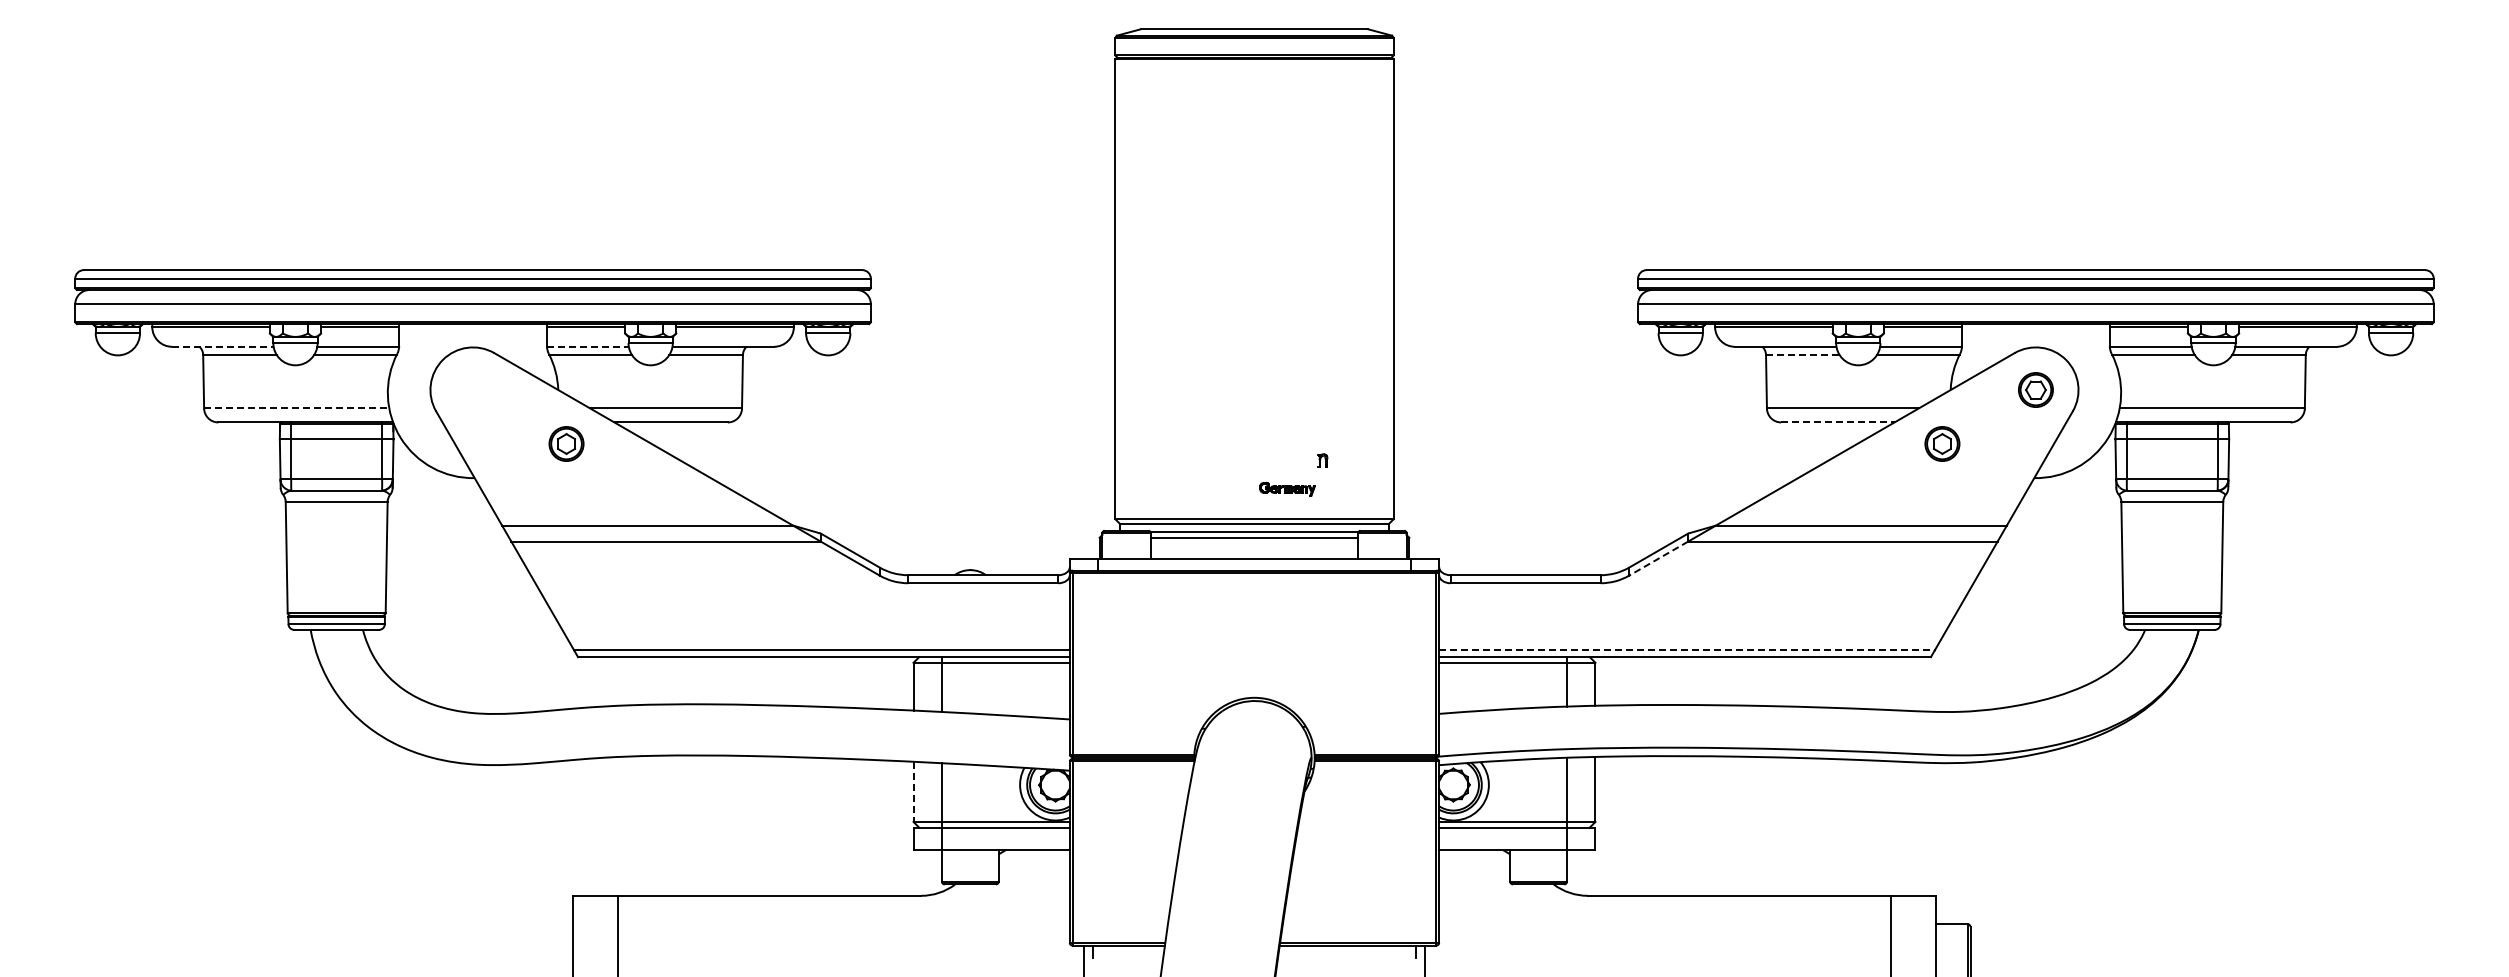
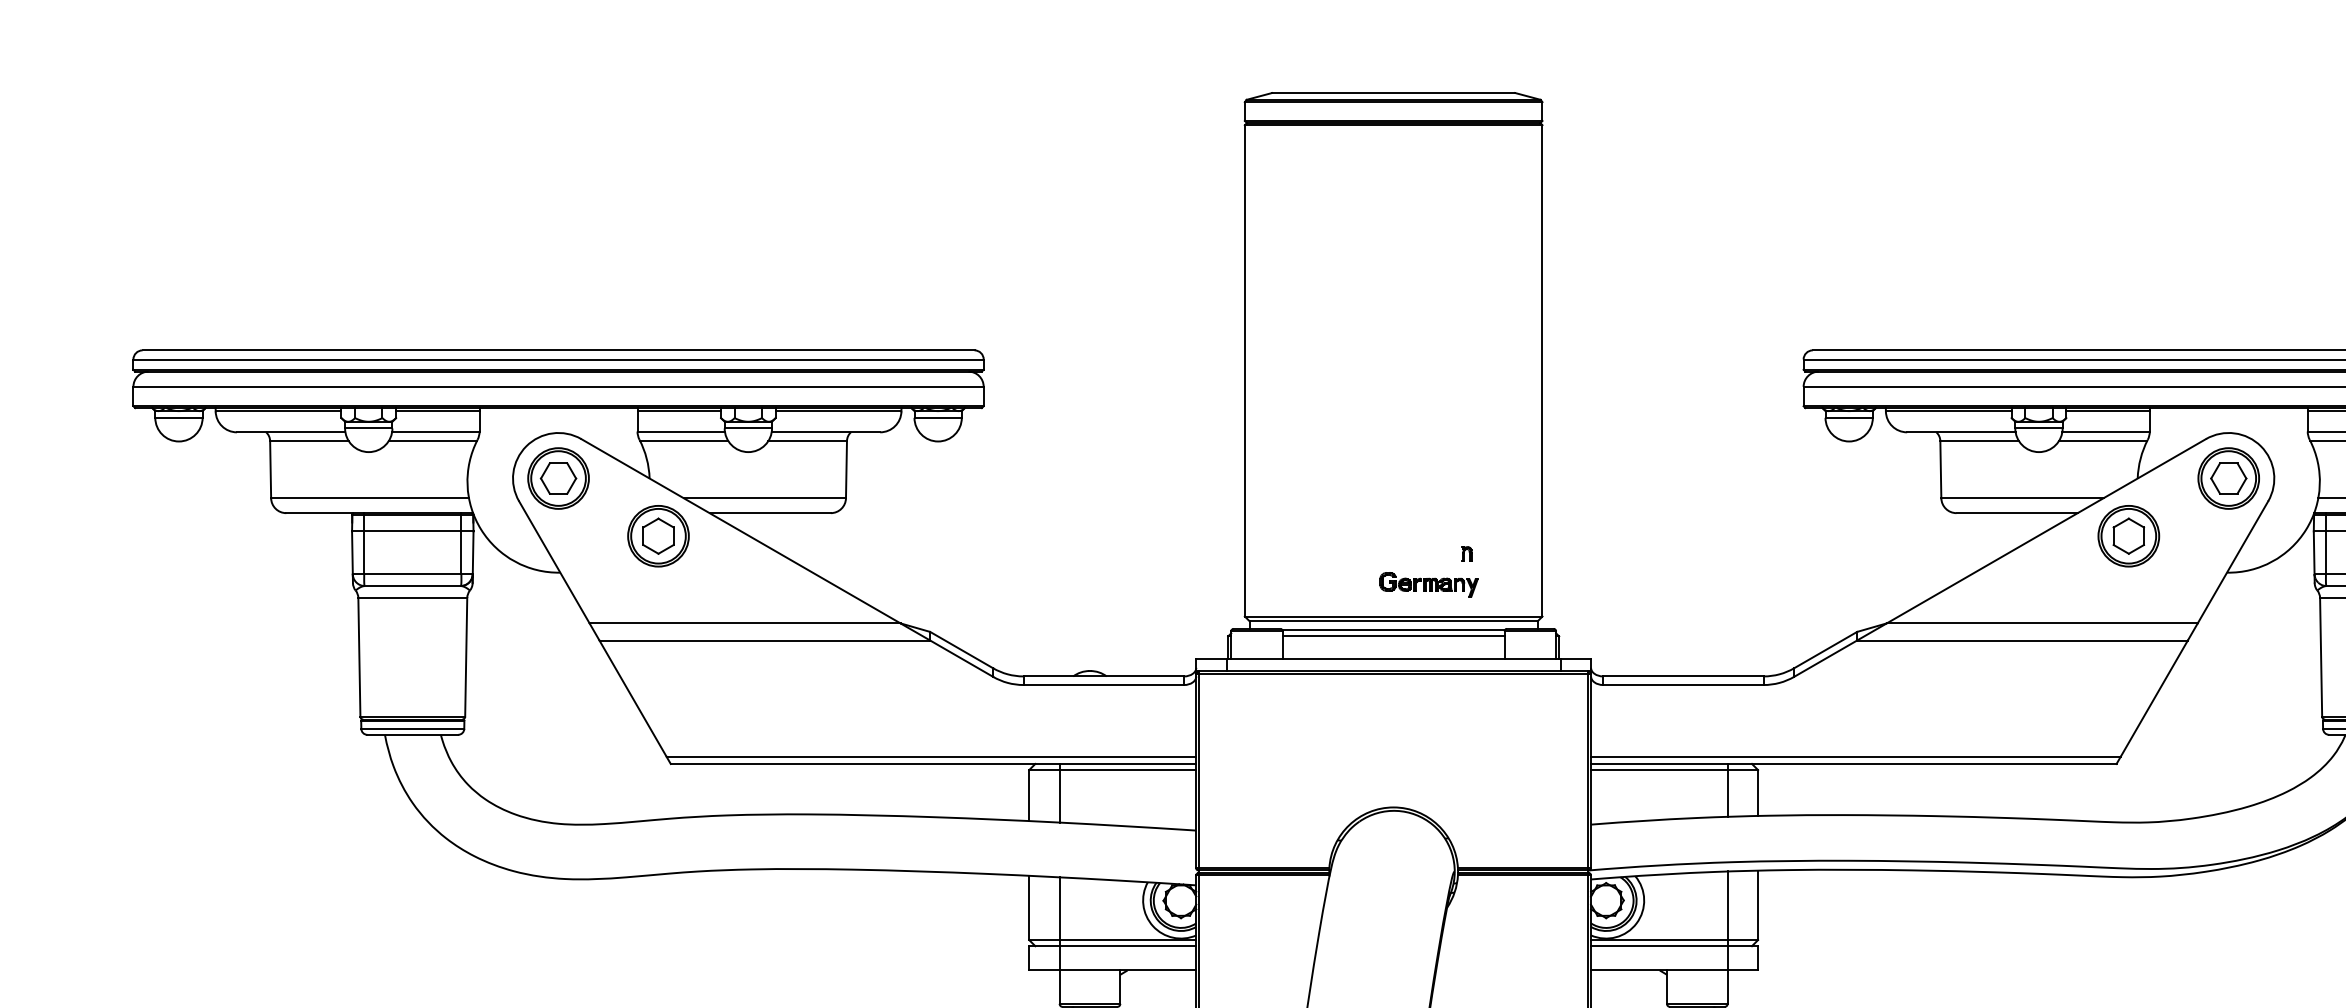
line: (222, 346) -> (290, 432), dashed -> solid
line: (587, 346) -> (680, 432), dashed -> solid
line: (1802, 354) -> (1979, 440), dashed -> solid
part: (472, 389) -> (557, 477), added
part: (2035, 389) -> (2228, 477), size x1.67
line: (296, 408) -> (369, 498), dashed -> solid
line: (1837, 422) -> (2016, 513), dashed -> solid
part: (566, 443) -> (658, 535), size x1.67
part: (1942, 443) -> (2128, 535), size x1.67
part: (1287, 489) -> (1428, 584), size x1.67
line: (1658, 558) -> (1825, 658), dashed -> solid
line: (1686, 650) -> (1855, 756), dashed -> solid
line: (913, 792) -> (1029, 908), dashed -> solid

